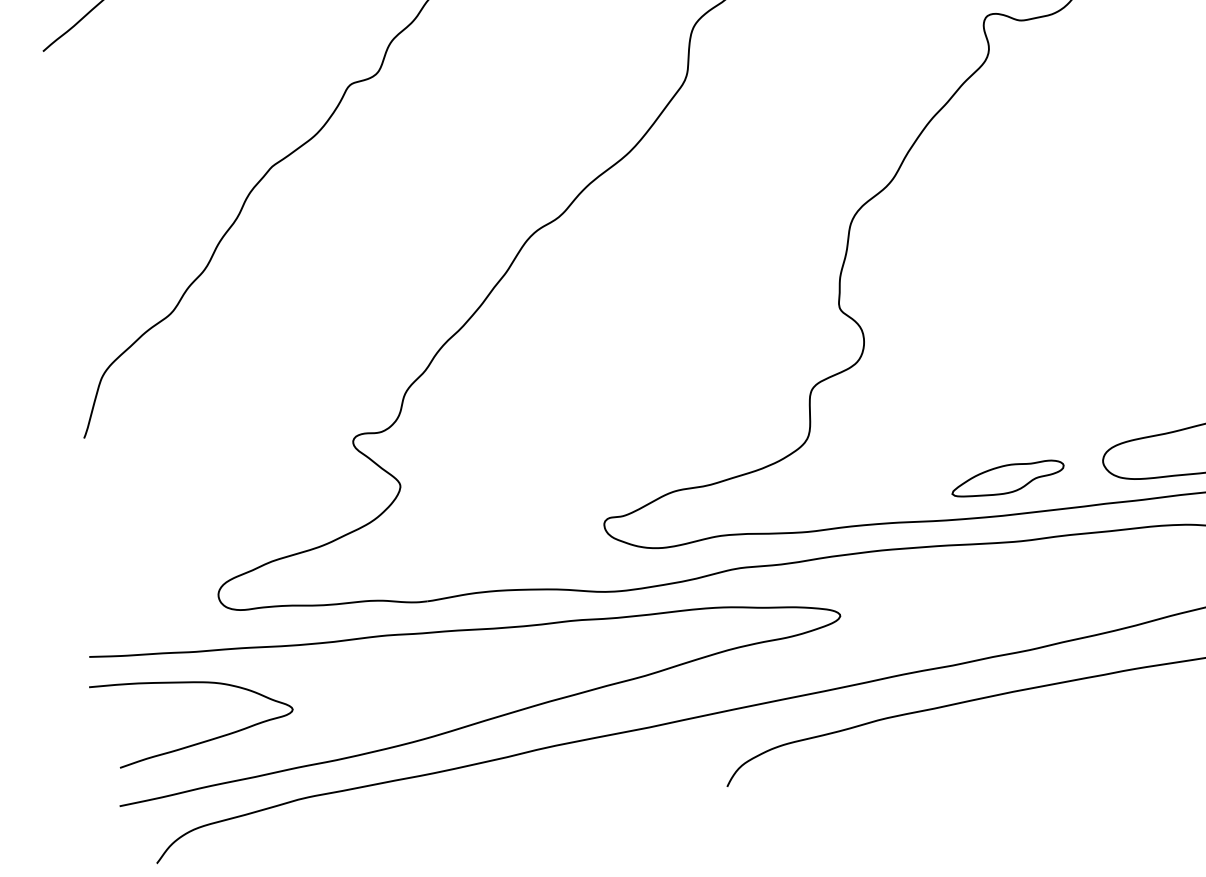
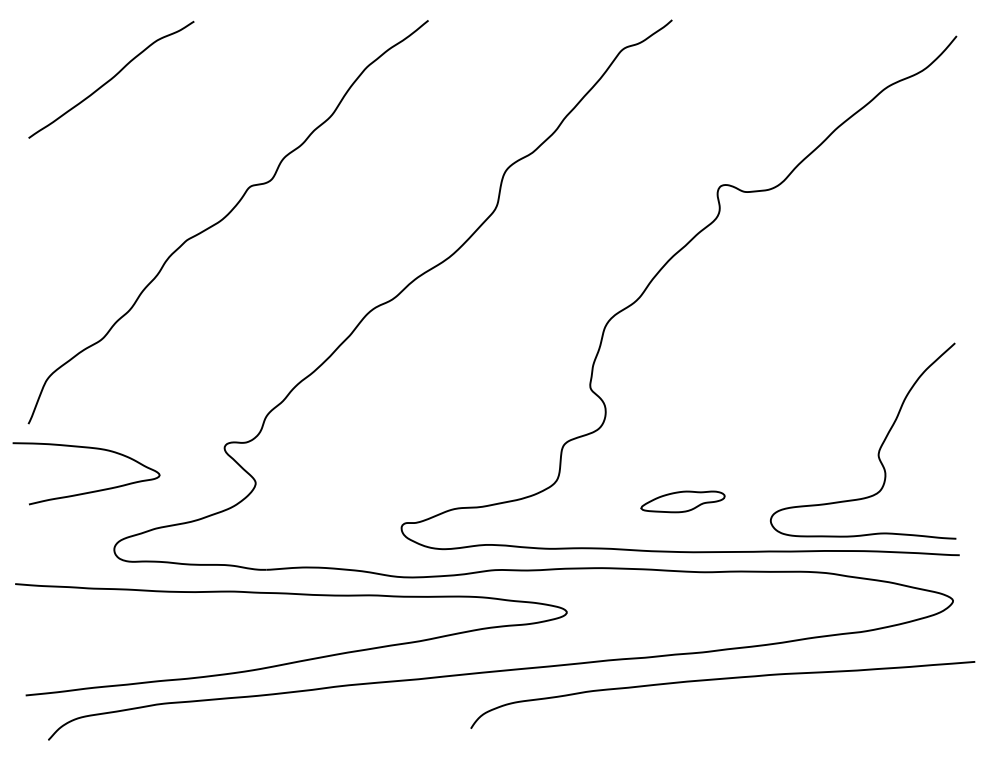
part: (1007, 478) -> (682, 501), moved
curve: (198, 741) -> (88, 491), moved

